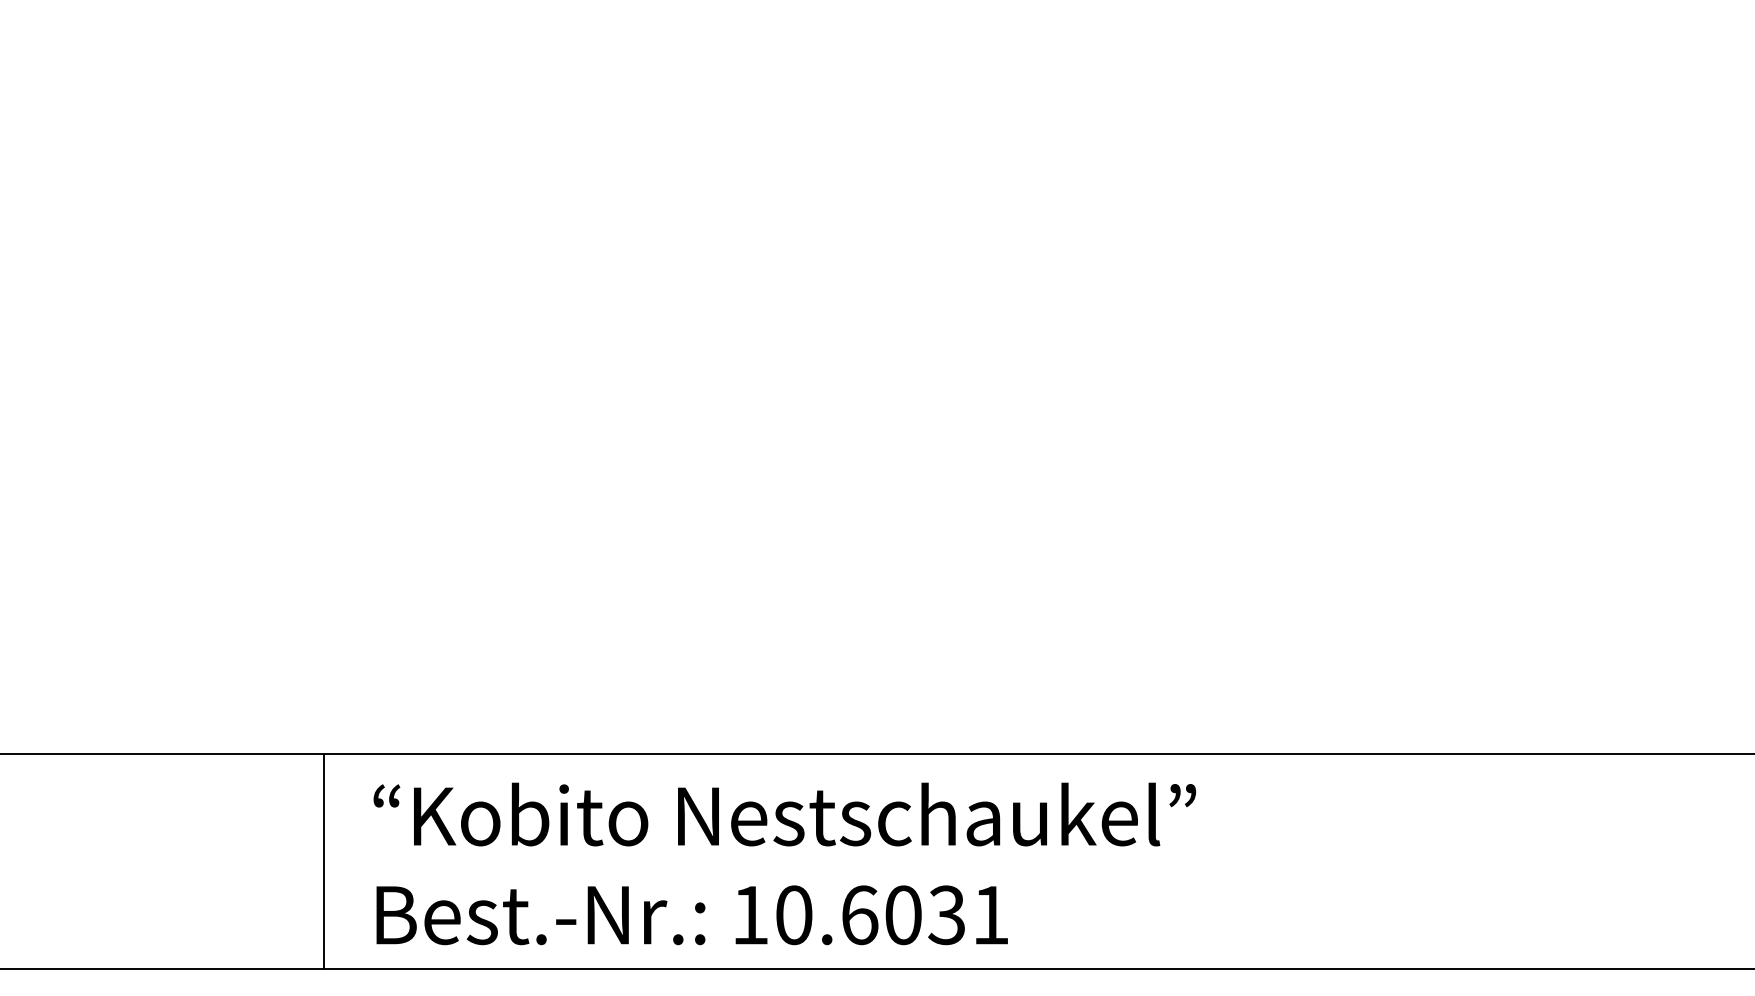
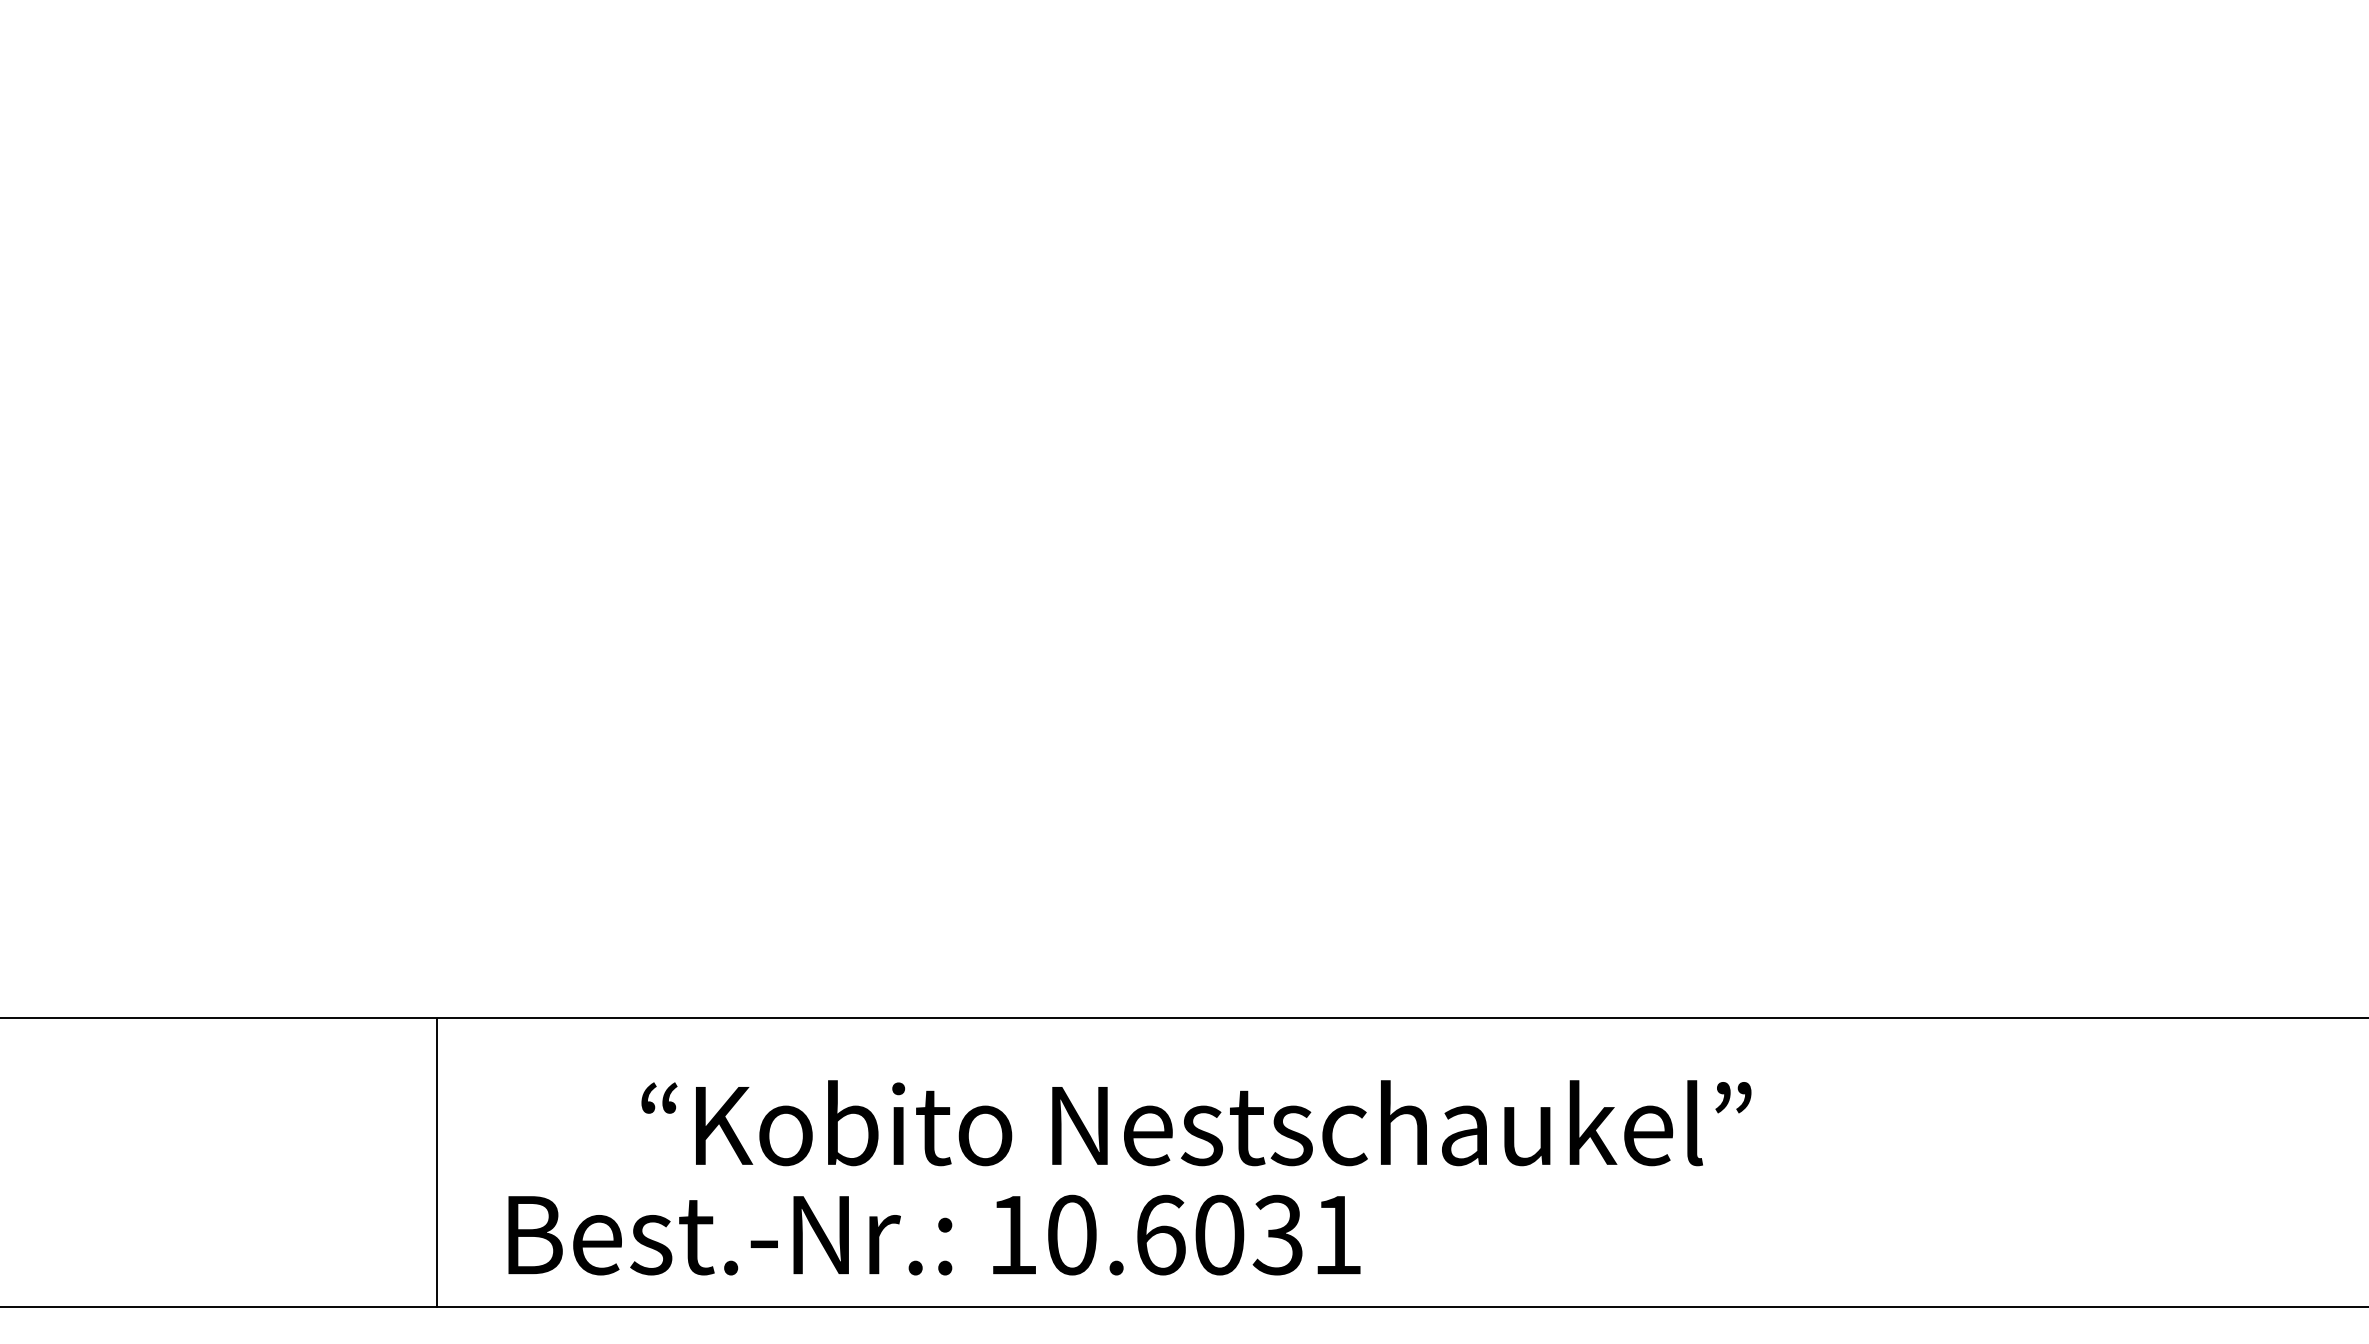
text: (784, 814) -> (1196, 1123), moved

